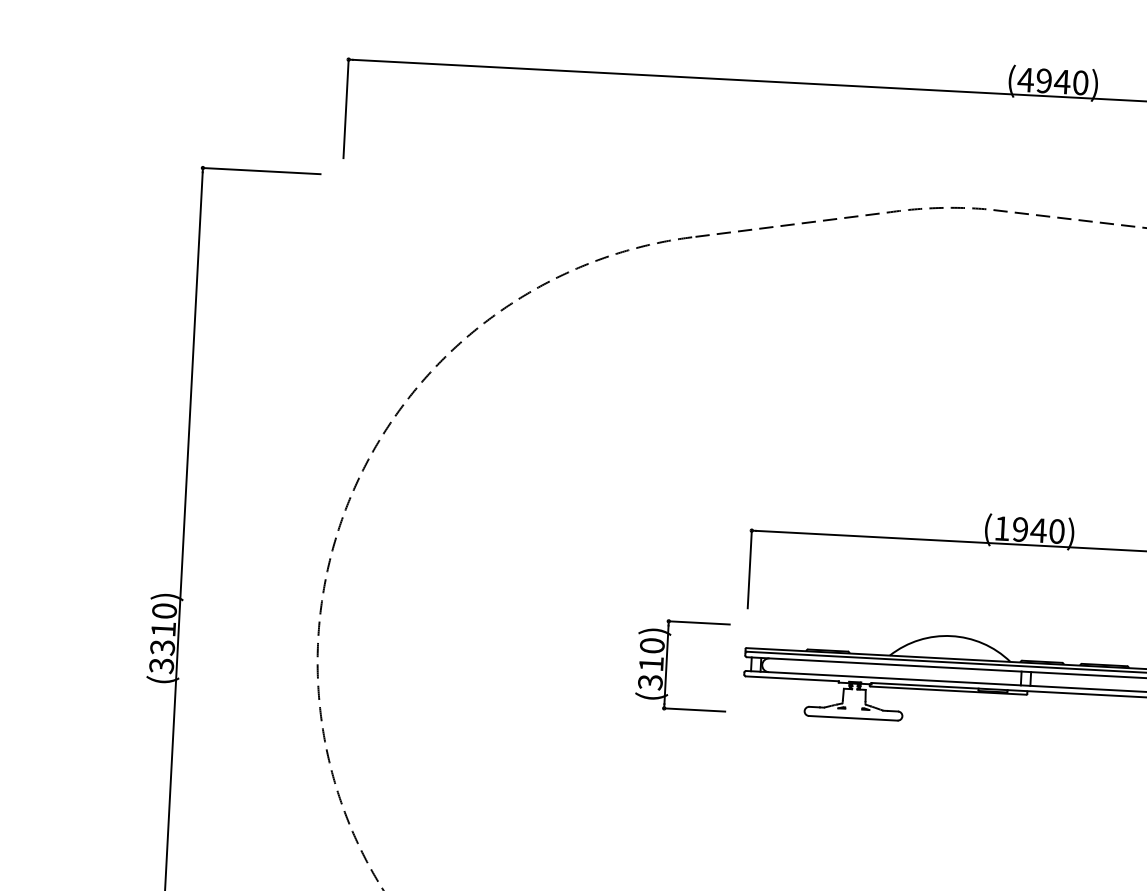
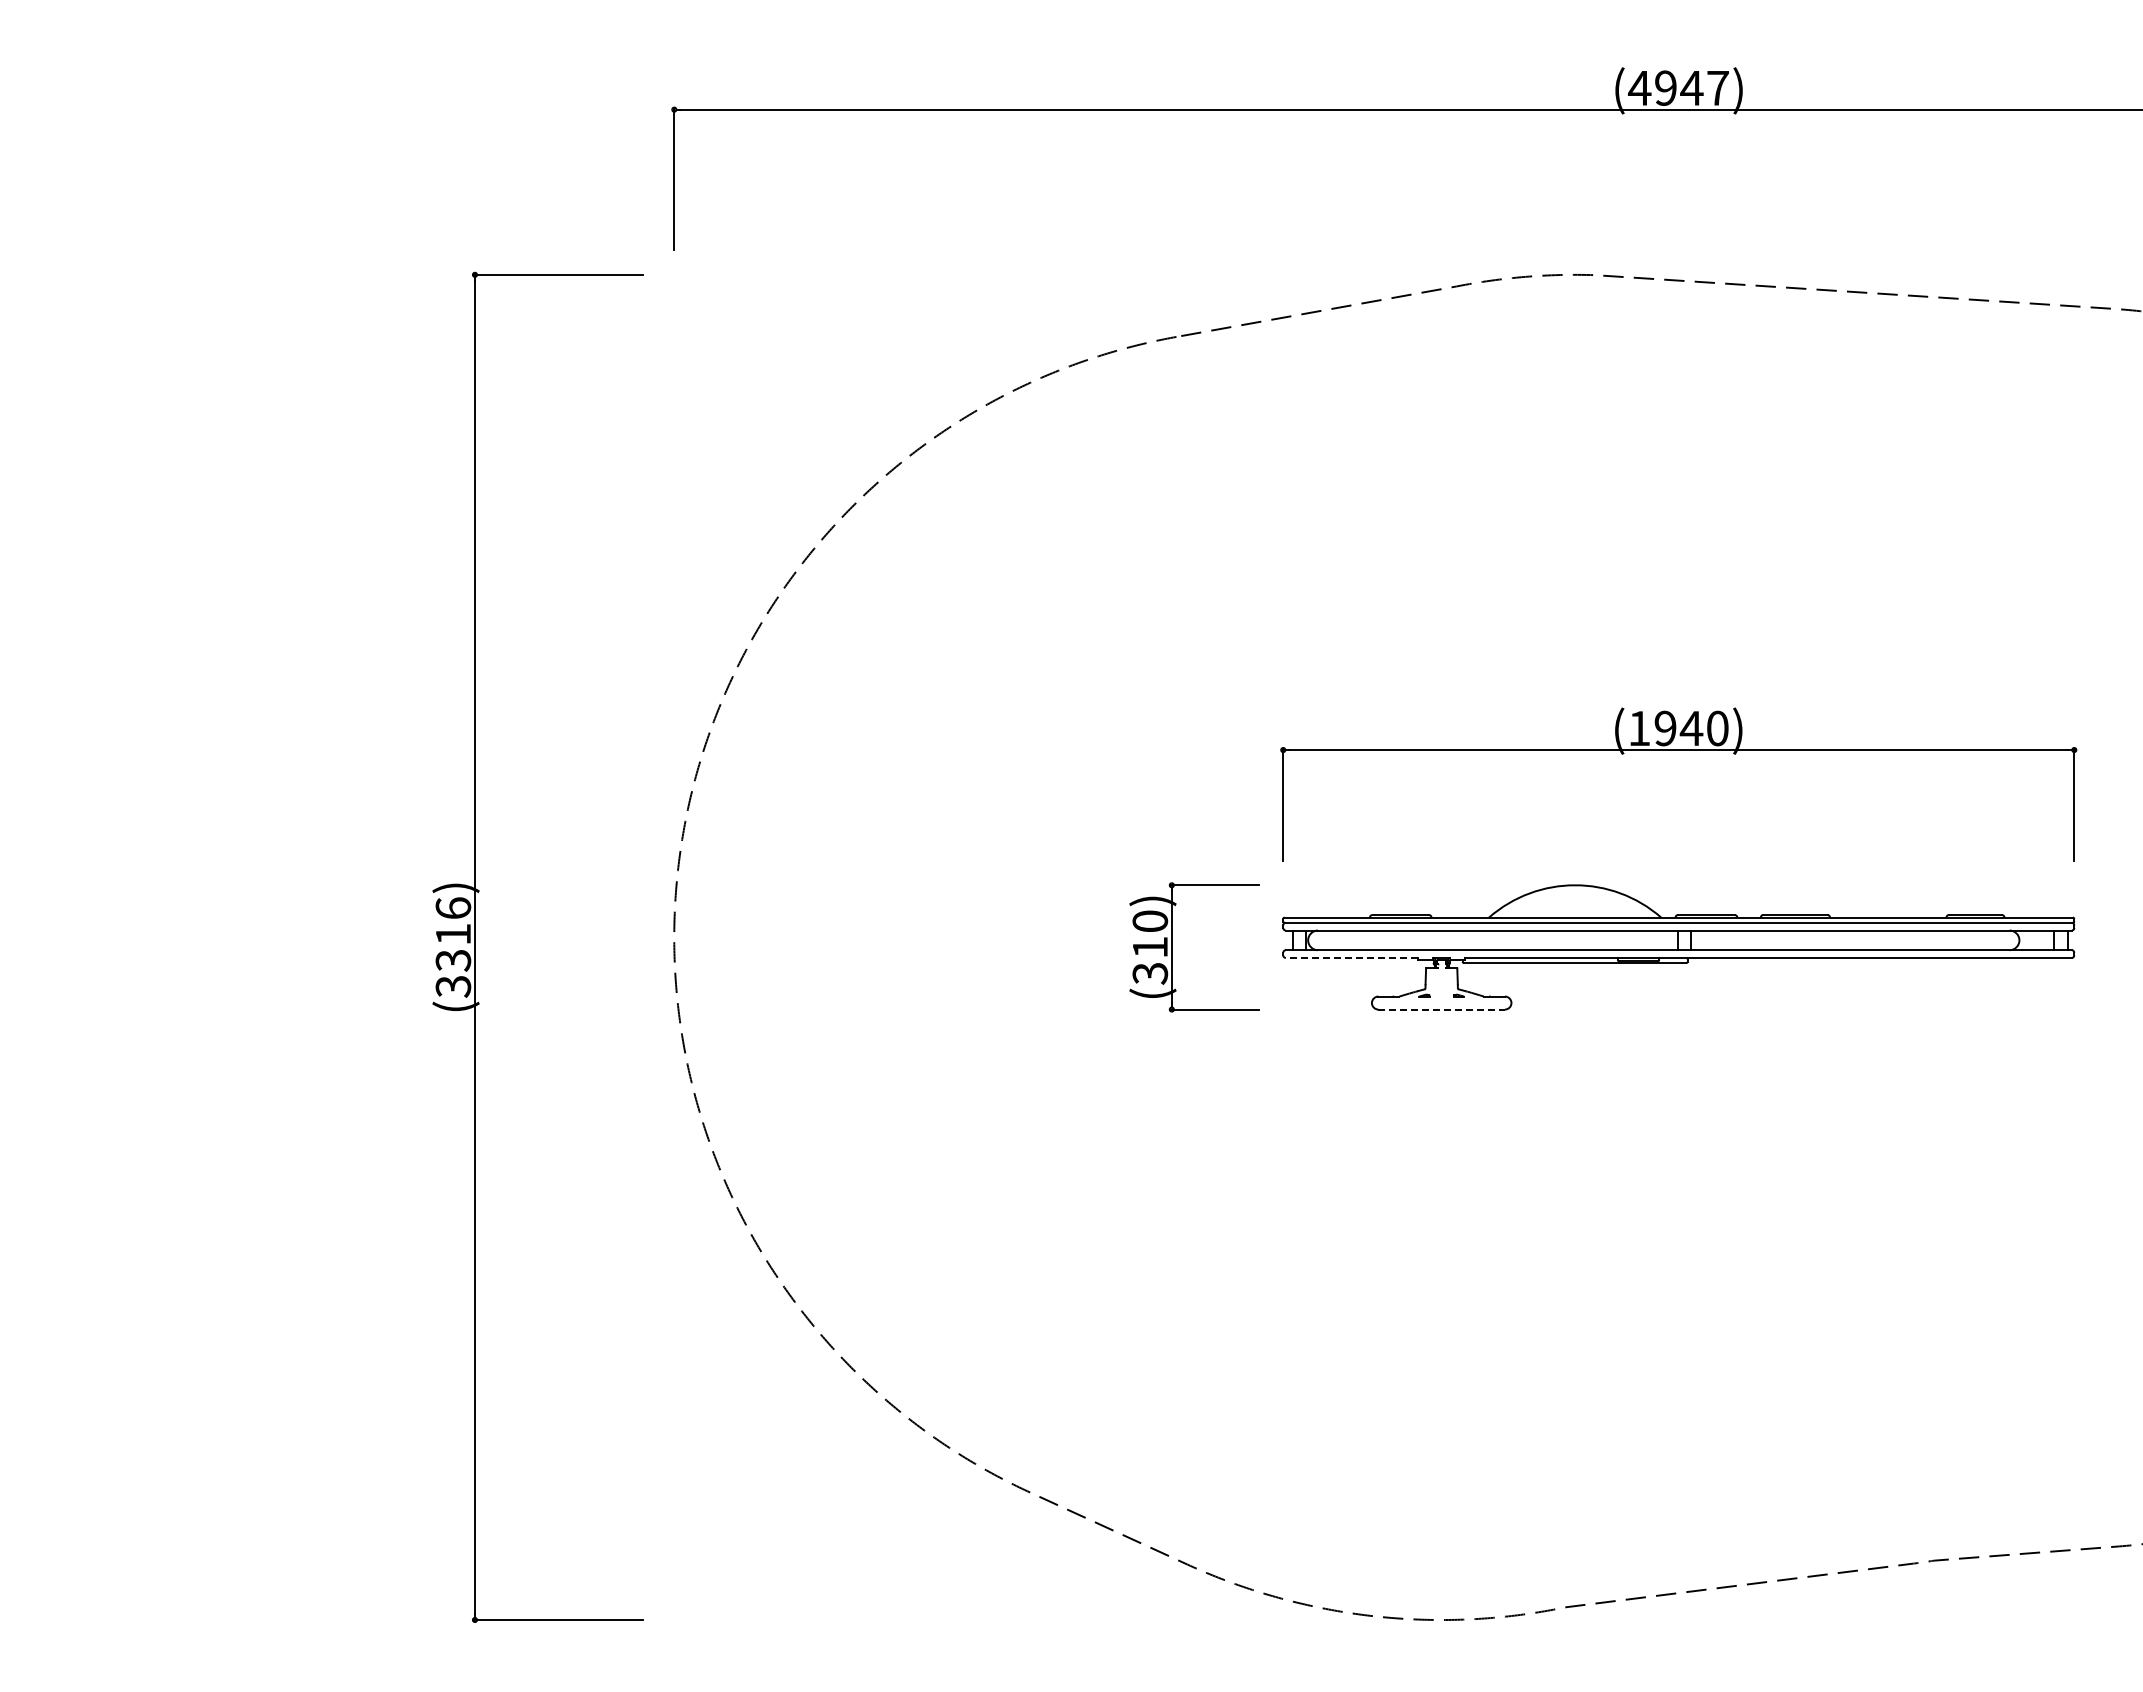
text: (1080, 82) -> (1717, 87), (4940) -> (4947)
text: (164, 610) -> (453, 907), (3310) -> (3316)
line: (792, 678) -> (1351, 957), solid -> dashed
line: (853, 718) -> (1442, 1009), solid -> dashed

